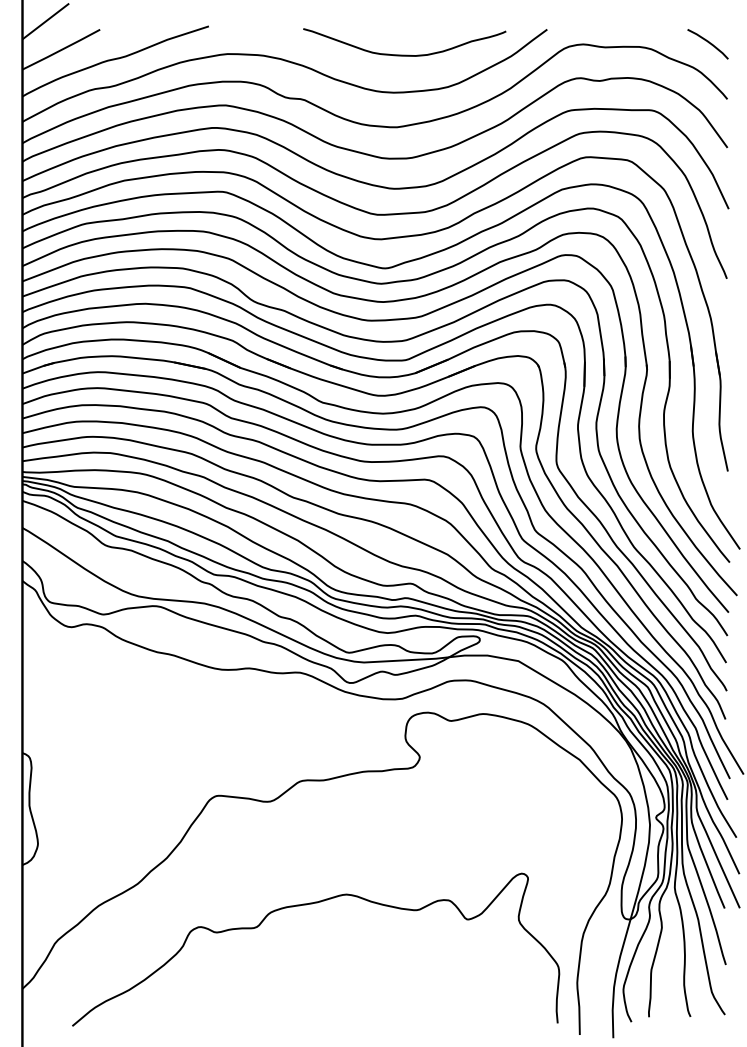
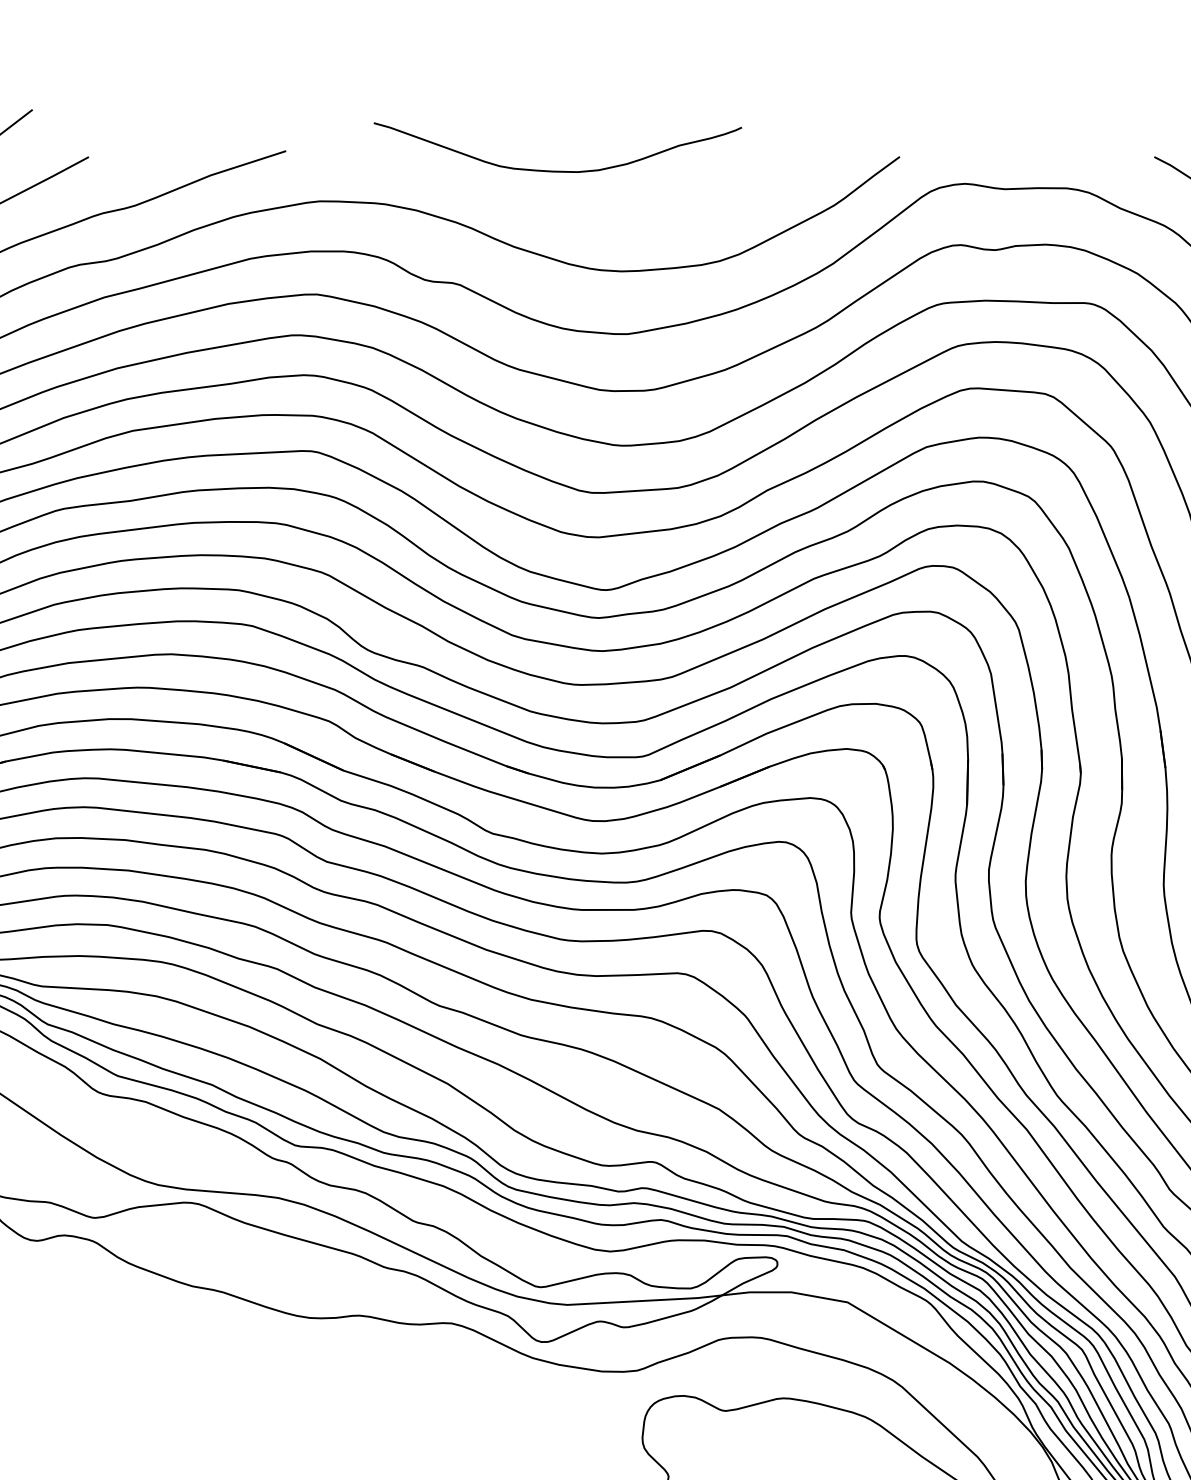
curve: (404, 54) -> (557, 169), moved

